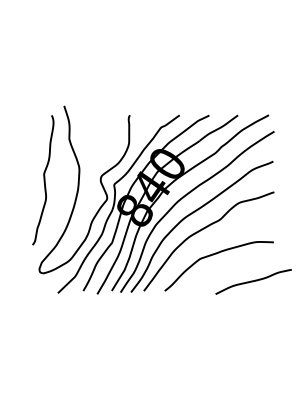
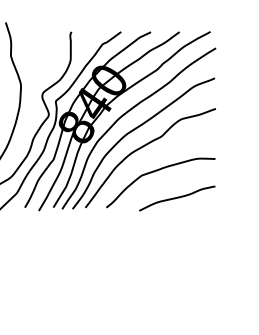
curve: (253, 281) -> (177, 198), moved

